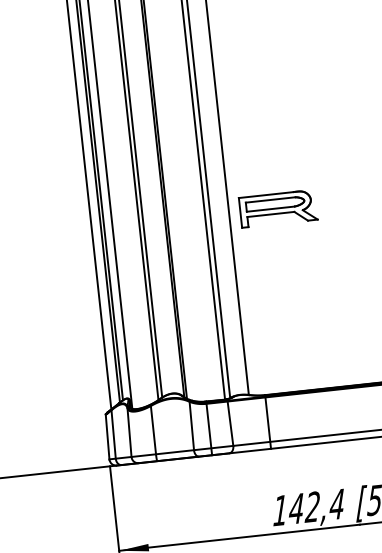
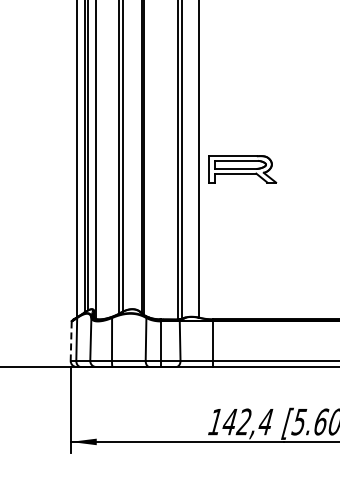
part: (278, 208) -> (242, 169), moved
line: (107, 437) -> (71, 341), solid -> dashed

